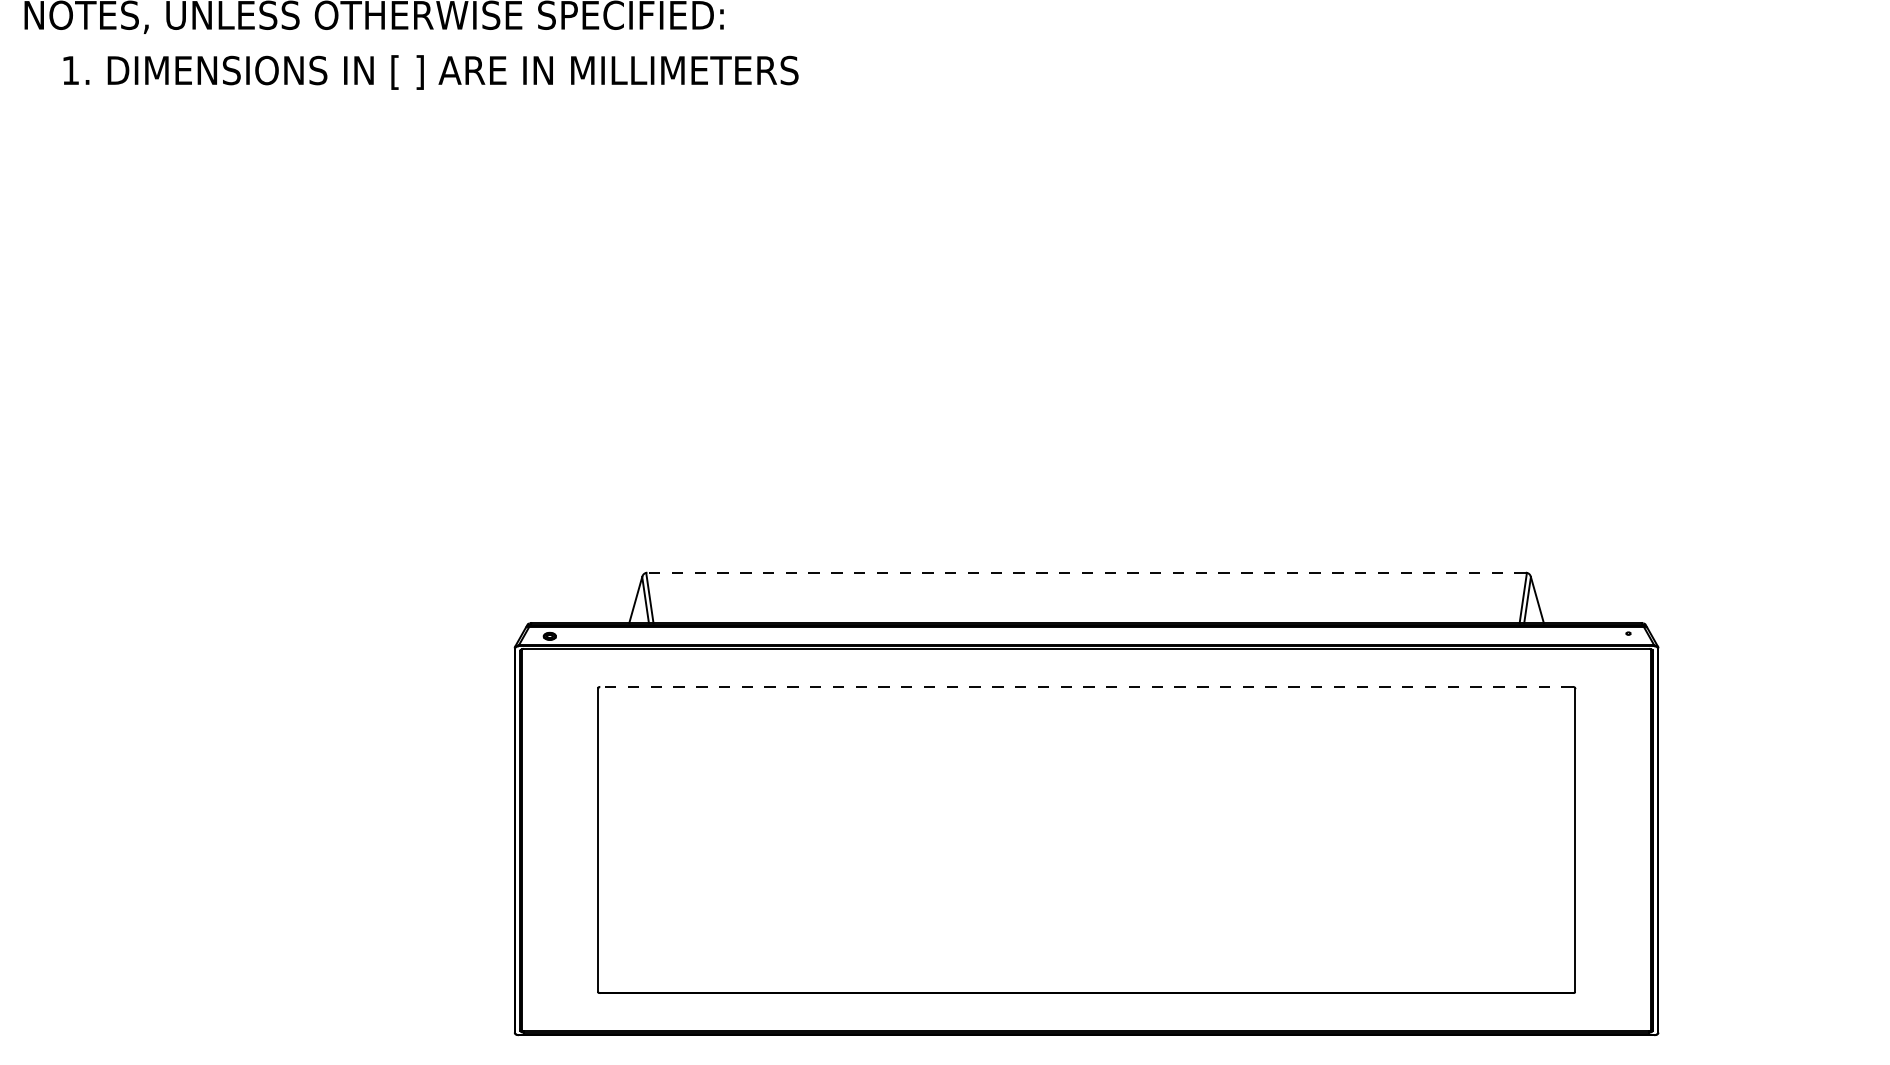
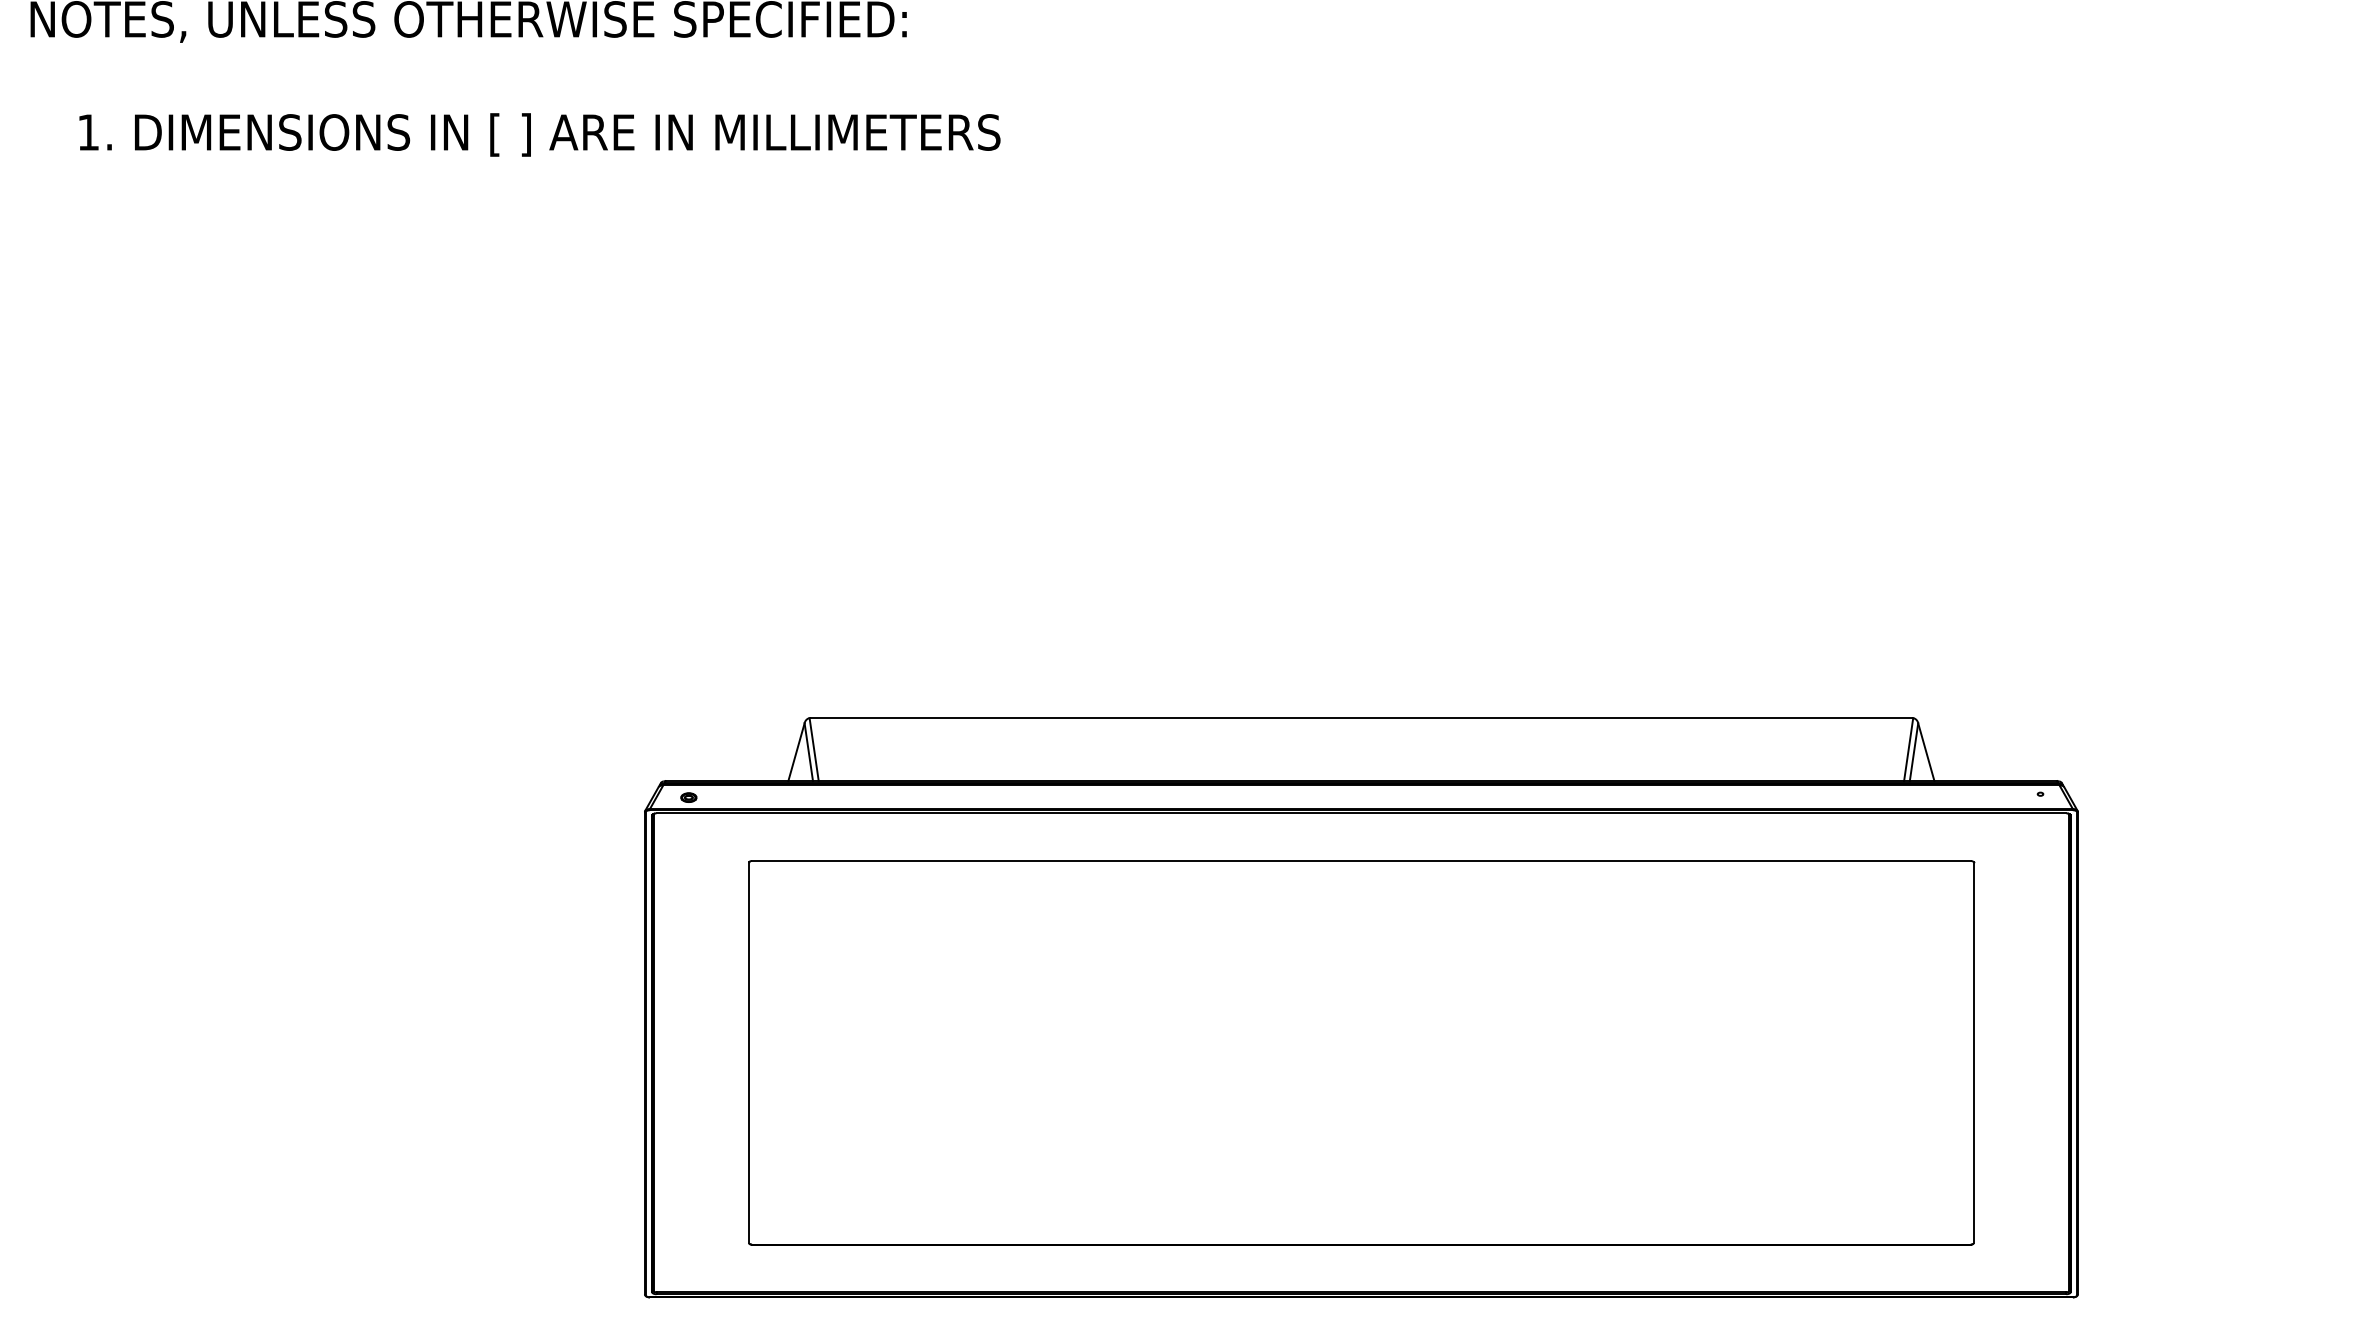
text: (430, 72) -> (539, 134), moved
line: (1086, 572) -> (1361, 717), dashed -> solid
line: (1086, 686) -> (1361, 860), dashed -> solid

